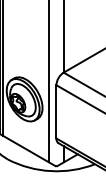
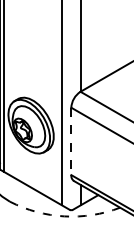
line: (56, 111) -> (71, 140), solid -> dashed
arc: (50, 171) -> (63, 216), solid -> dashed

